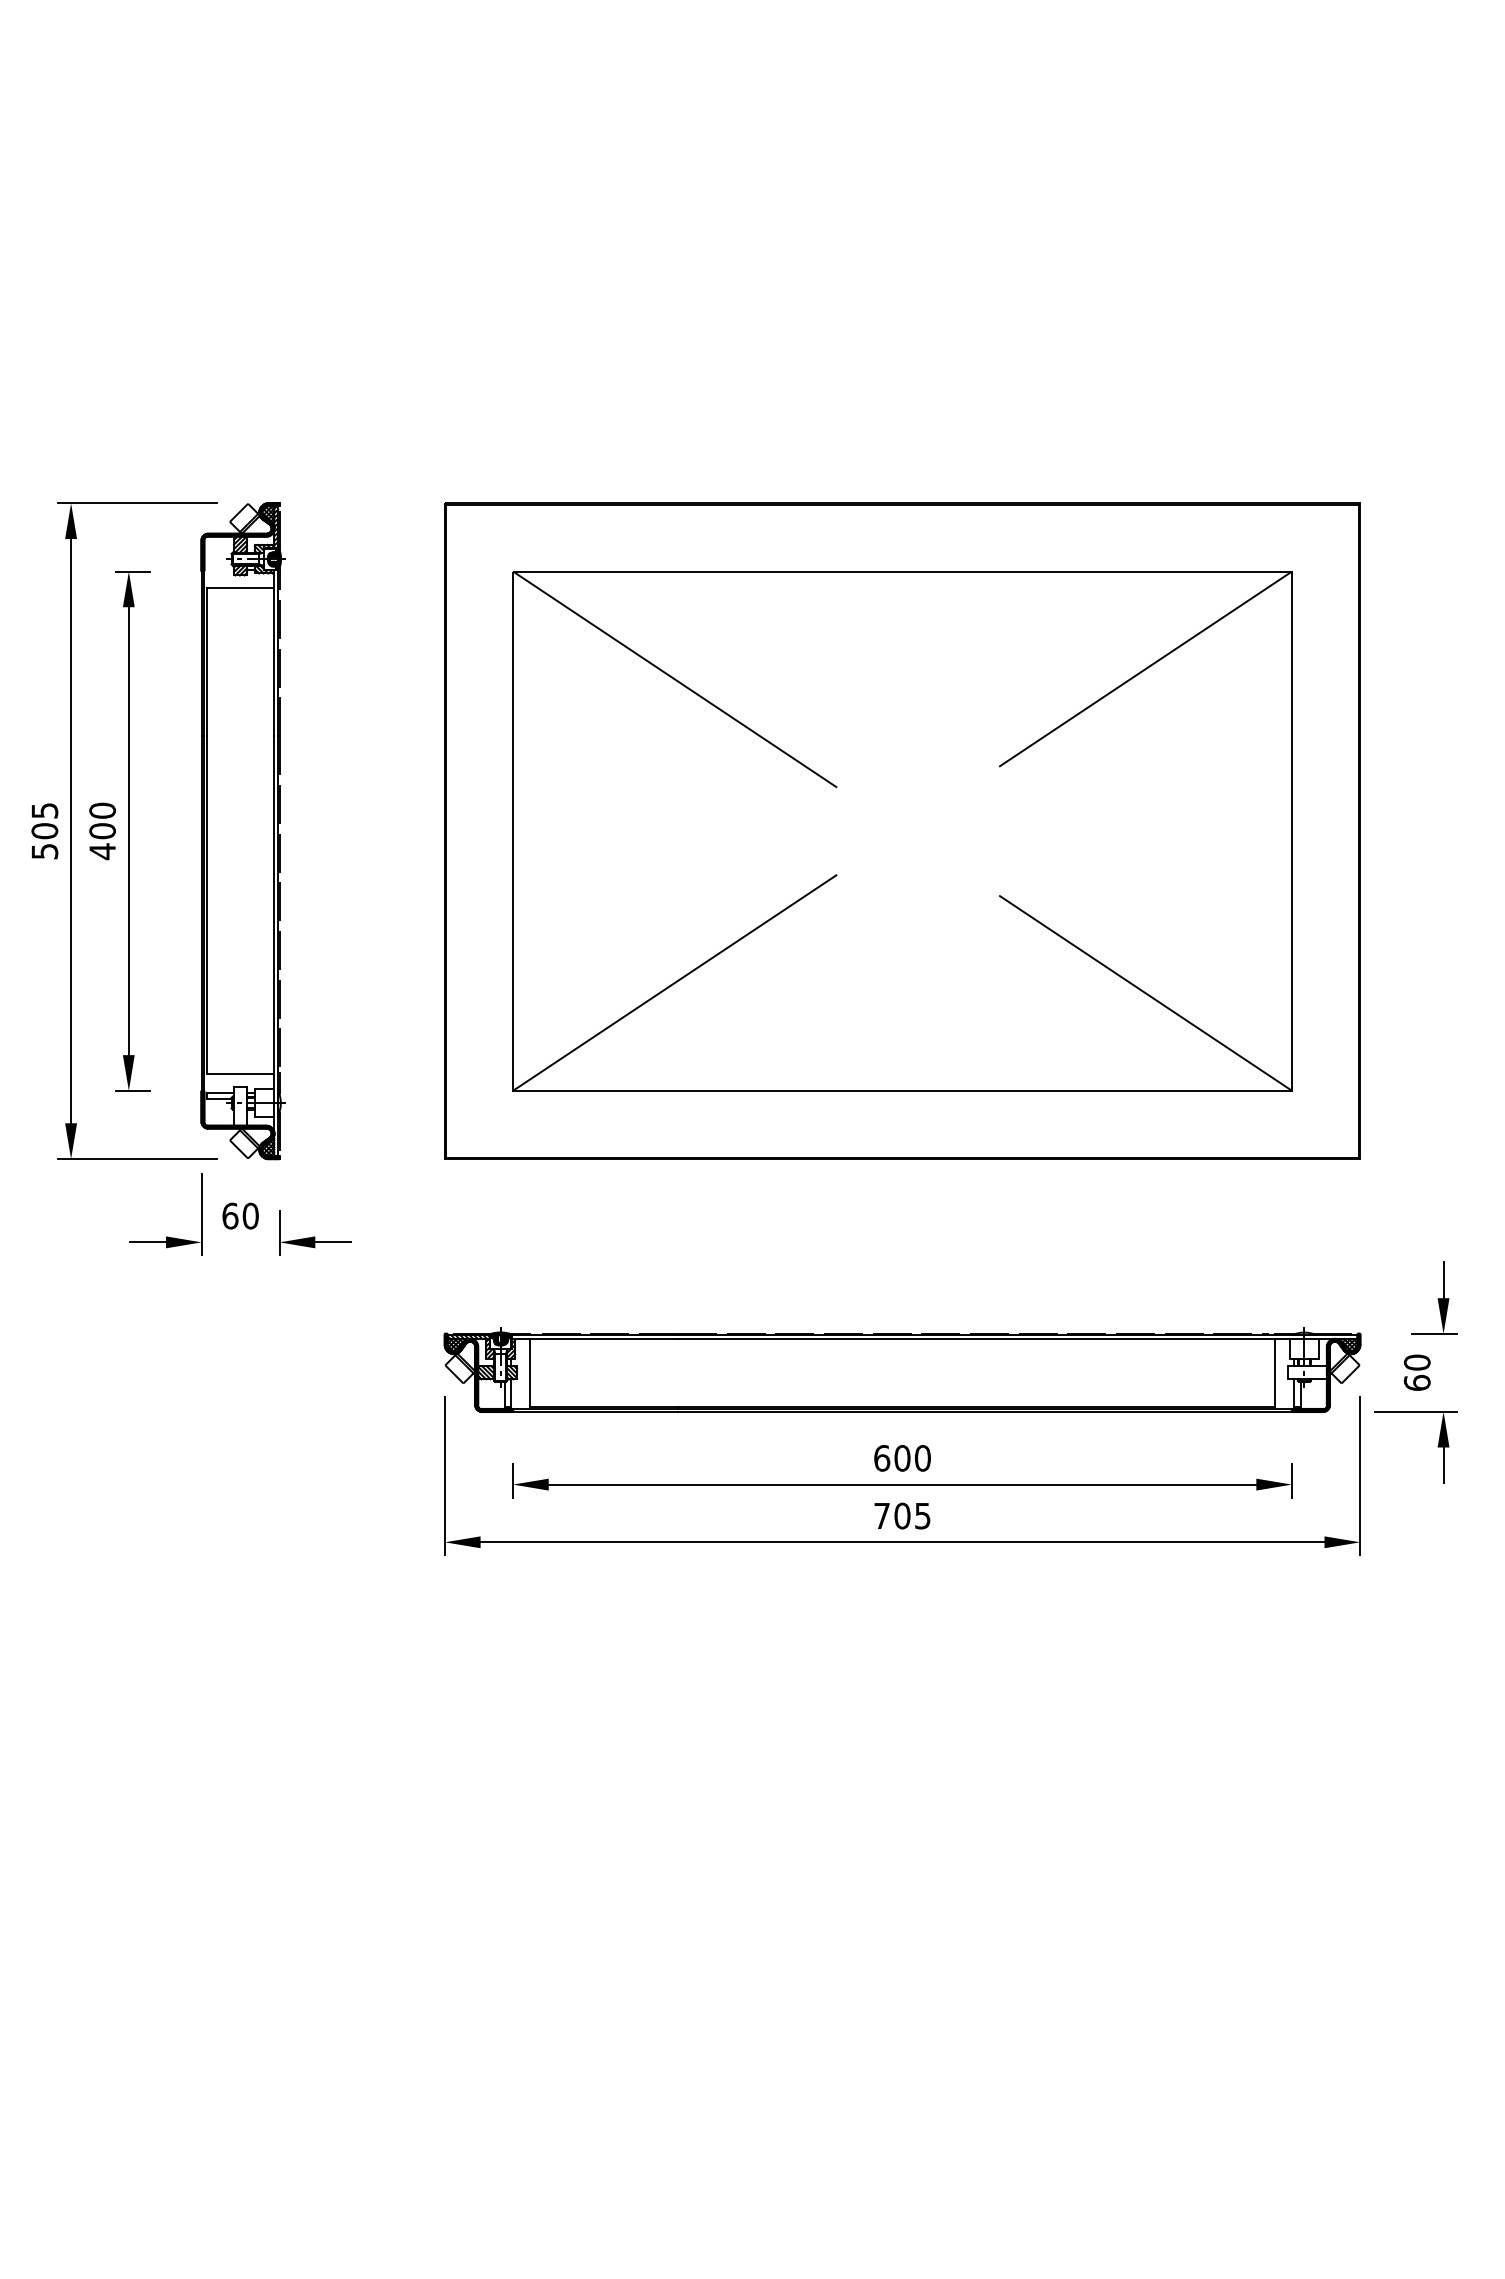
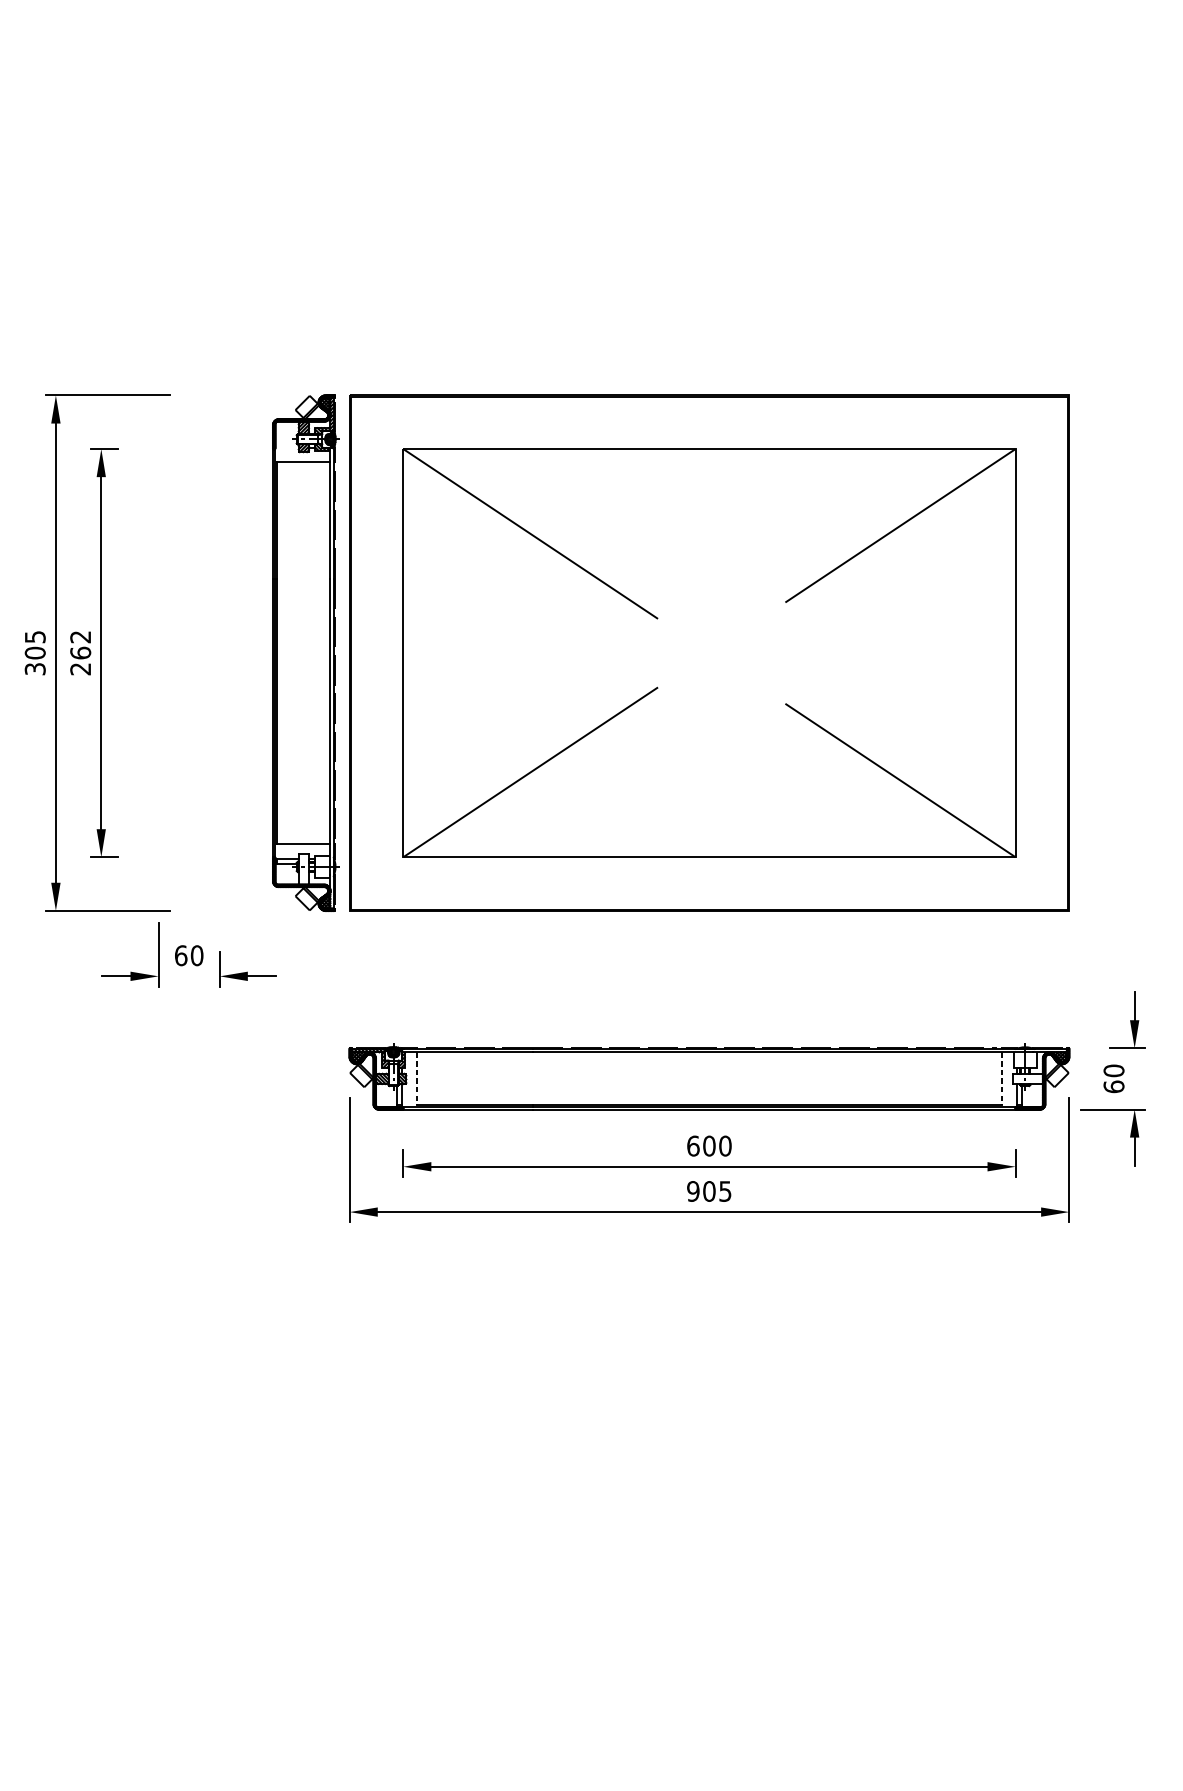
text: (102, 831) -> (80, 653), 400 -> 262
part: (242, 831) -> (305, 653), moved
text: (44, 851) -> (35, 669), 505 -> 305
line: (529, 1372) -> (416, 1078), solid -> dashed
line: (1275, 1372) -> (1002, 1078), solid -> dashed
text: (882, 1515) -> (693, 1191), 705 -> 905

